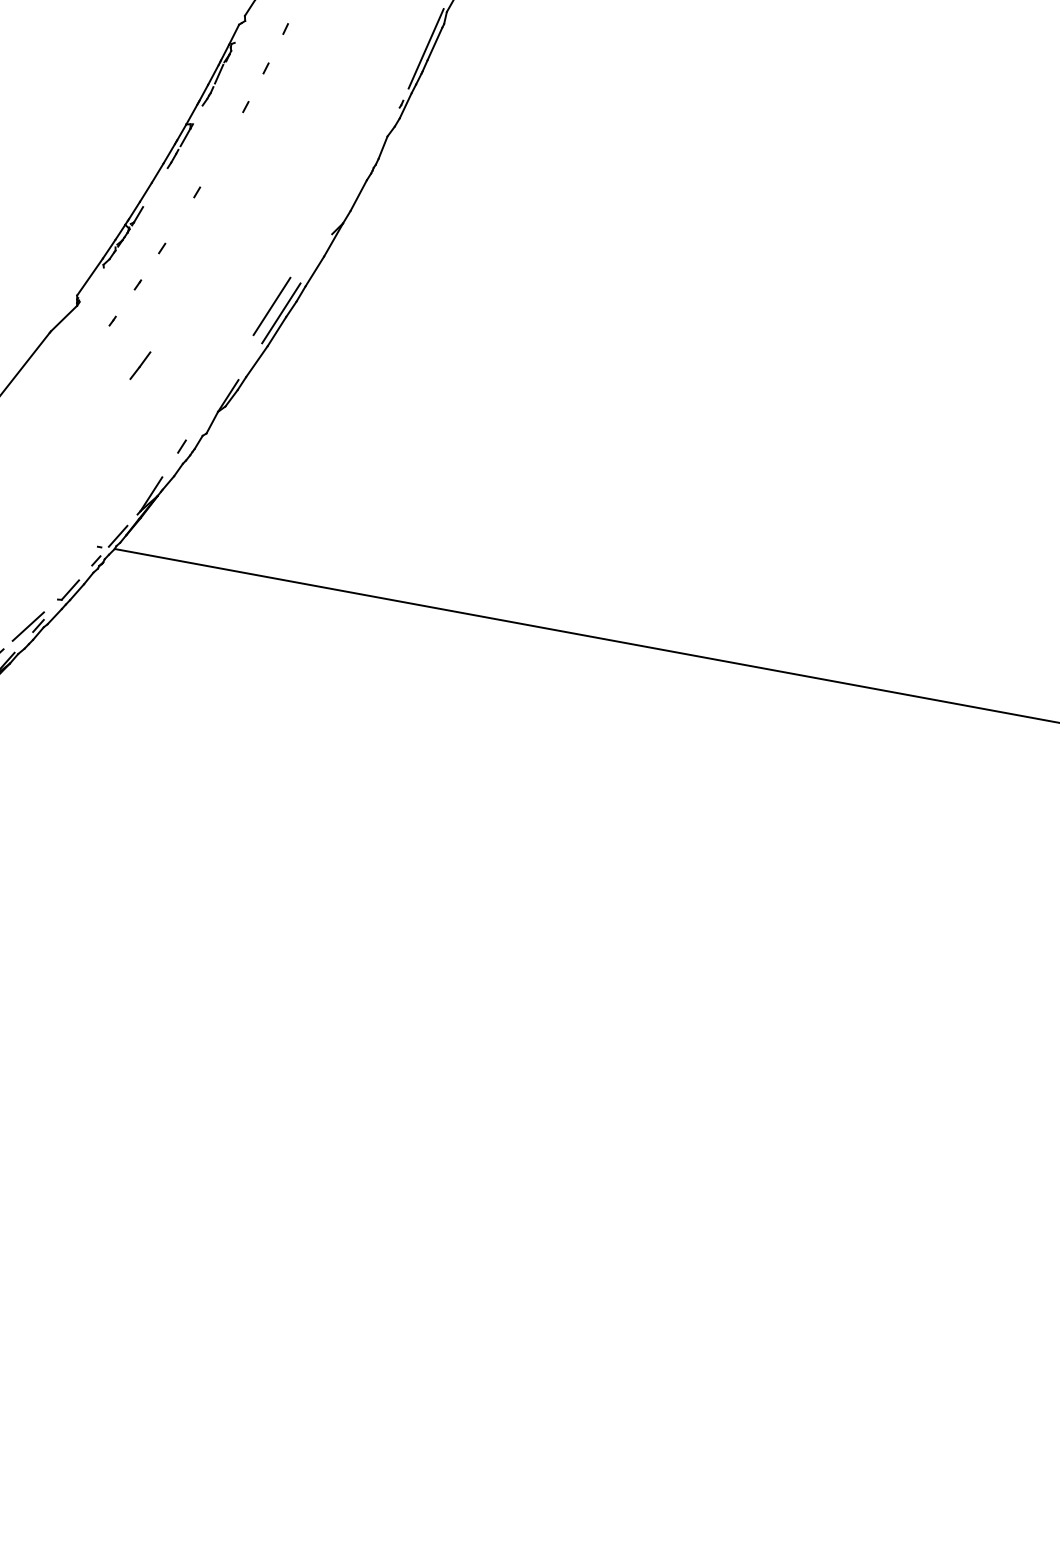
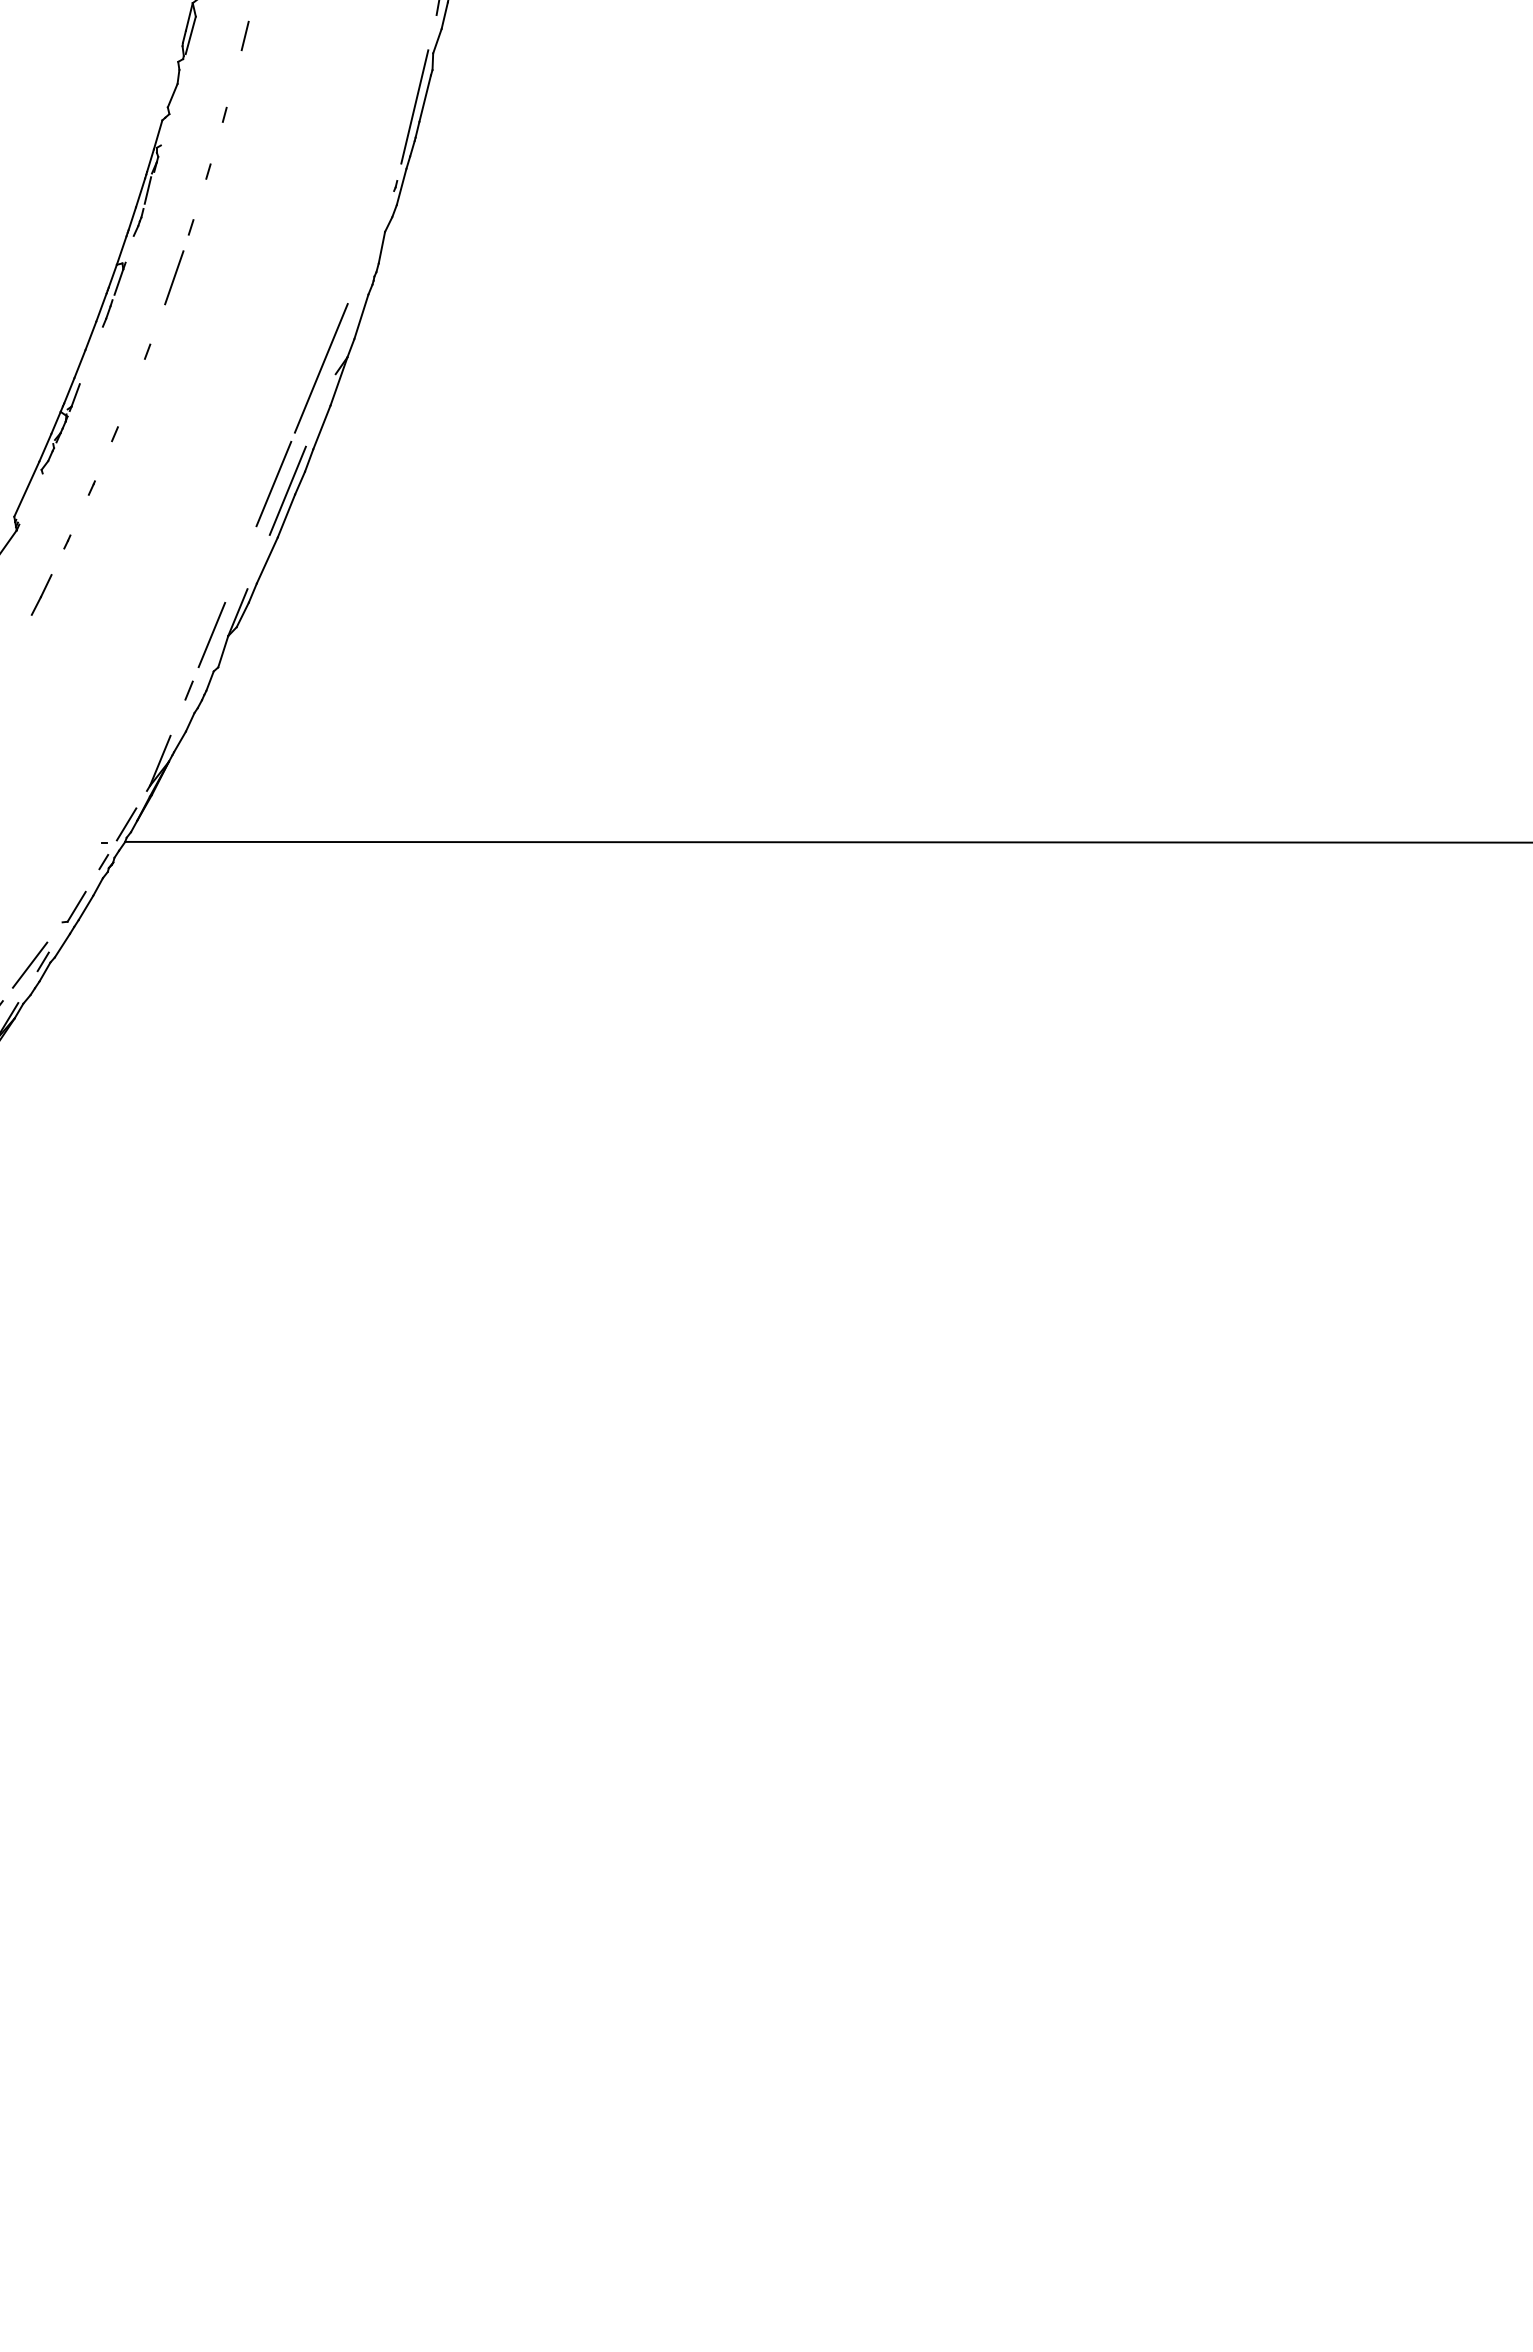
line: (226, 141) -> (174, 277), added
line: (322, 228) -> (321, 368), added
line: (140, 365) -> (41, 594), moved
line: (205, 408) -> (211, 634), added

